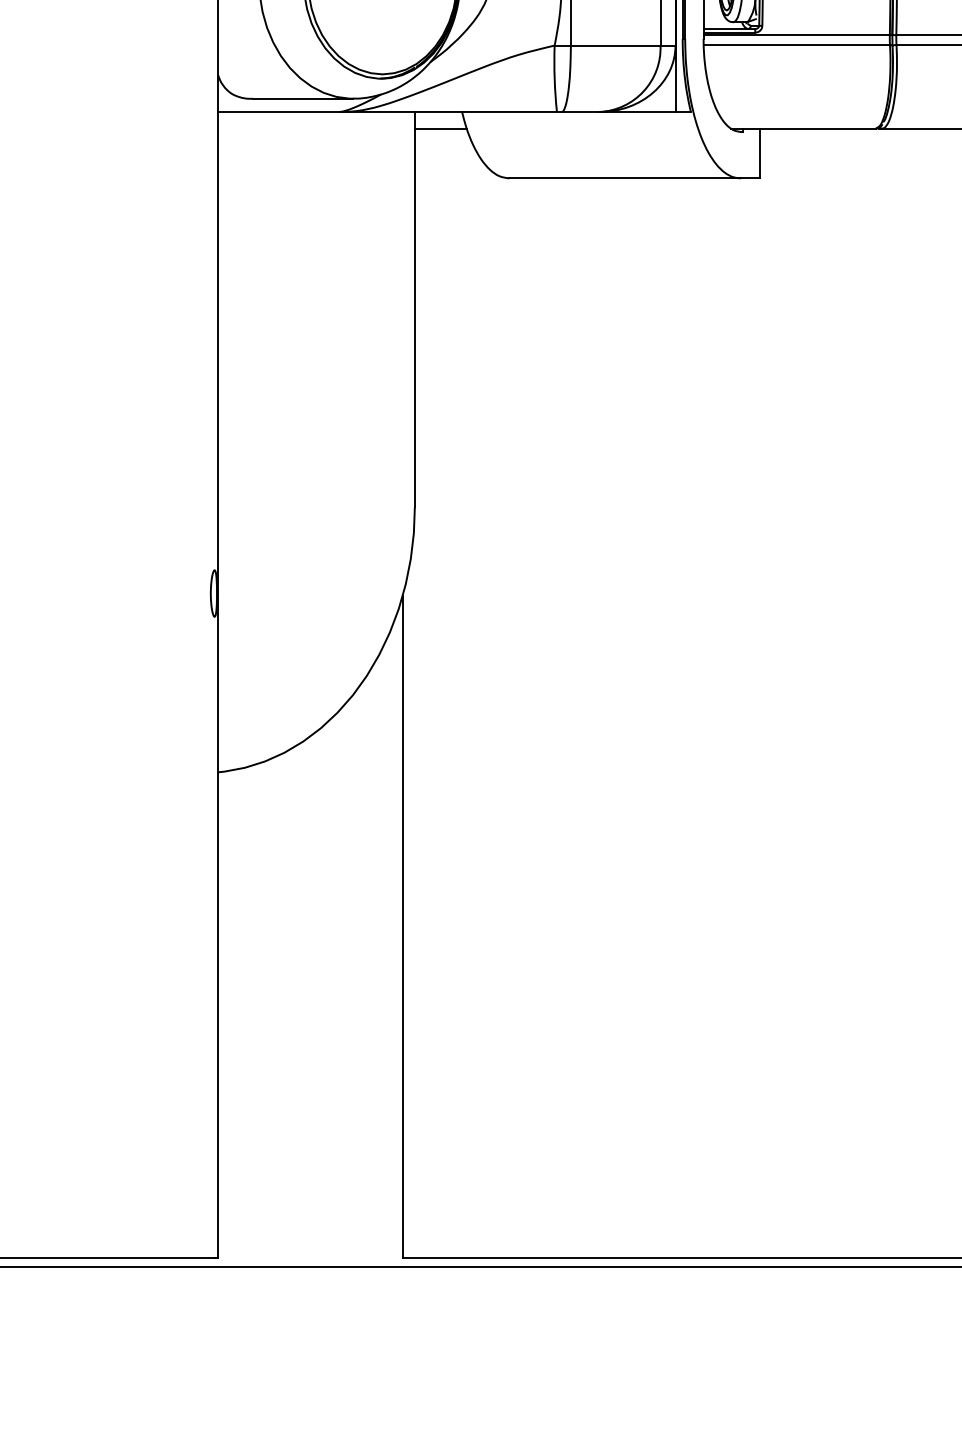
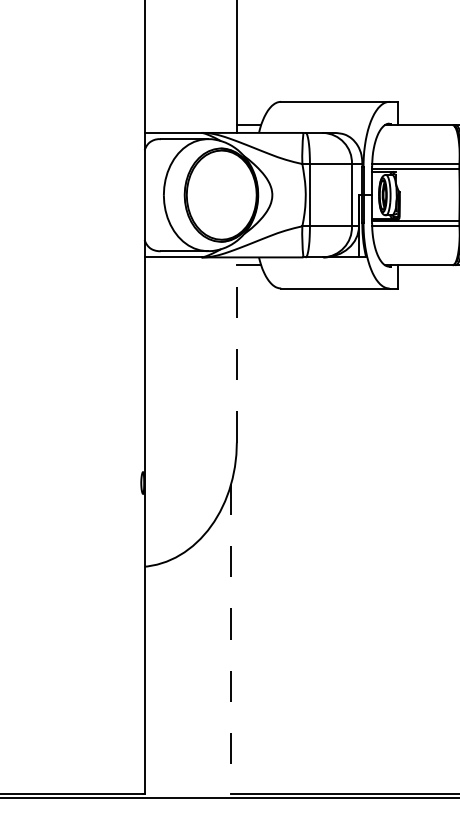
line: (414, 308) -> (236, 349), solid -> dashed
line: (403, 927) -> (231, 639), solid -> dashed

